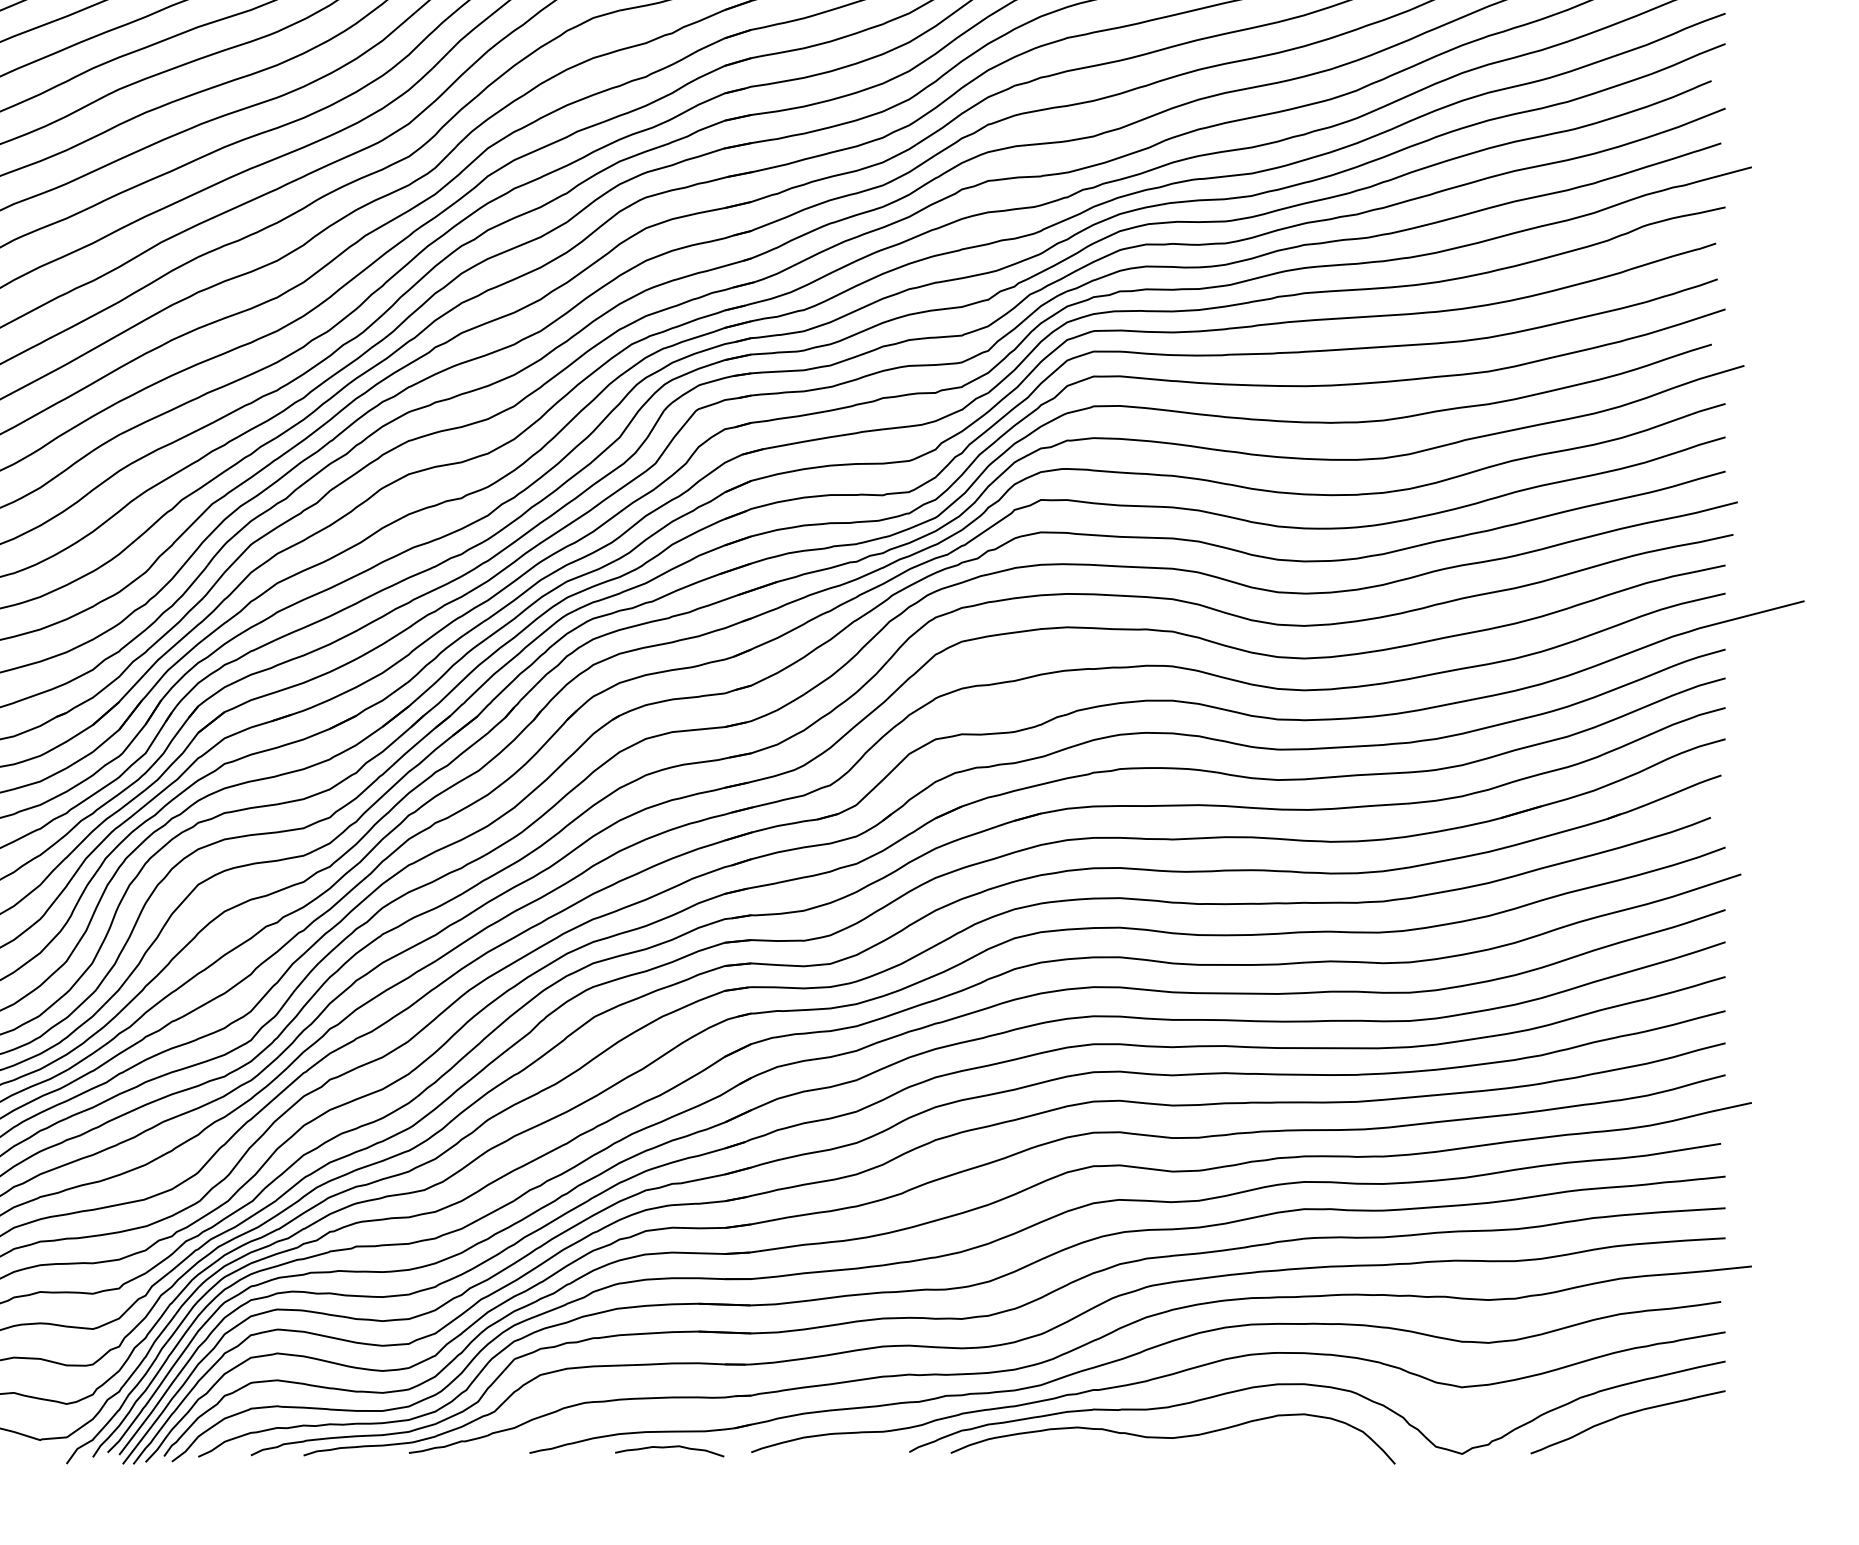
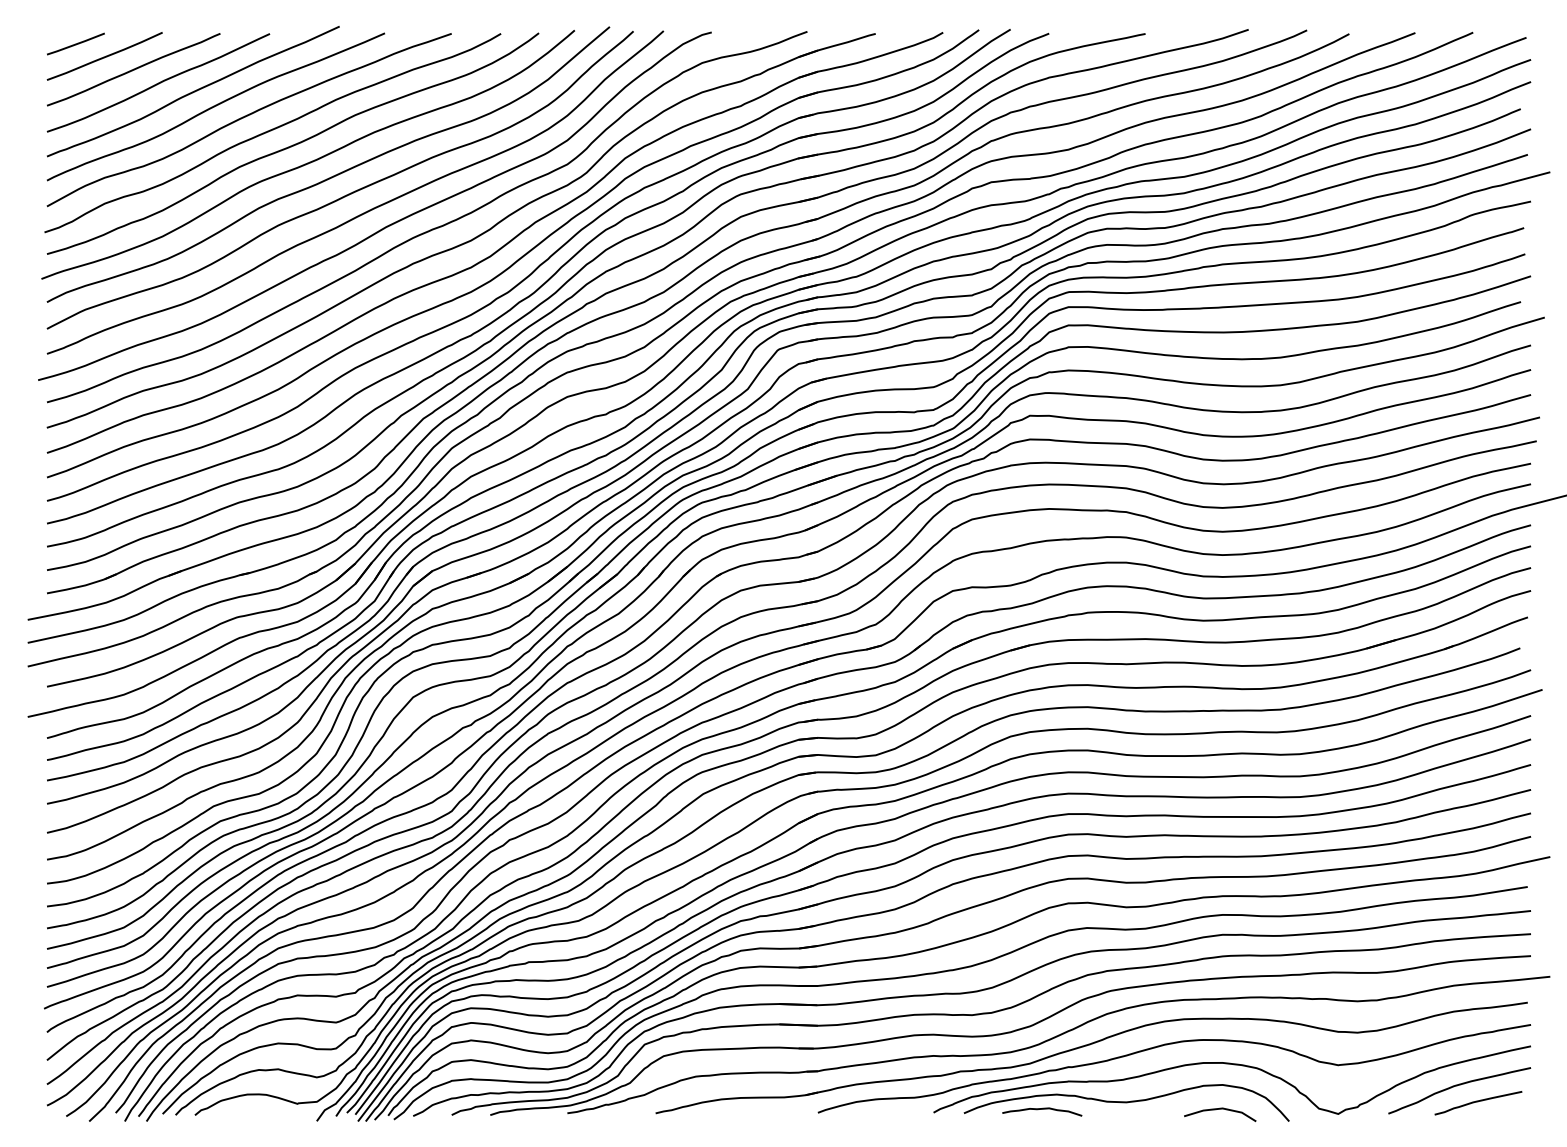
curve: (1653, 1438) -> (1478, 1102), added
curve: (670, 1447) -> (1042, 1109), moved
line: (1301, 1447) -> (1220, 1109), added

